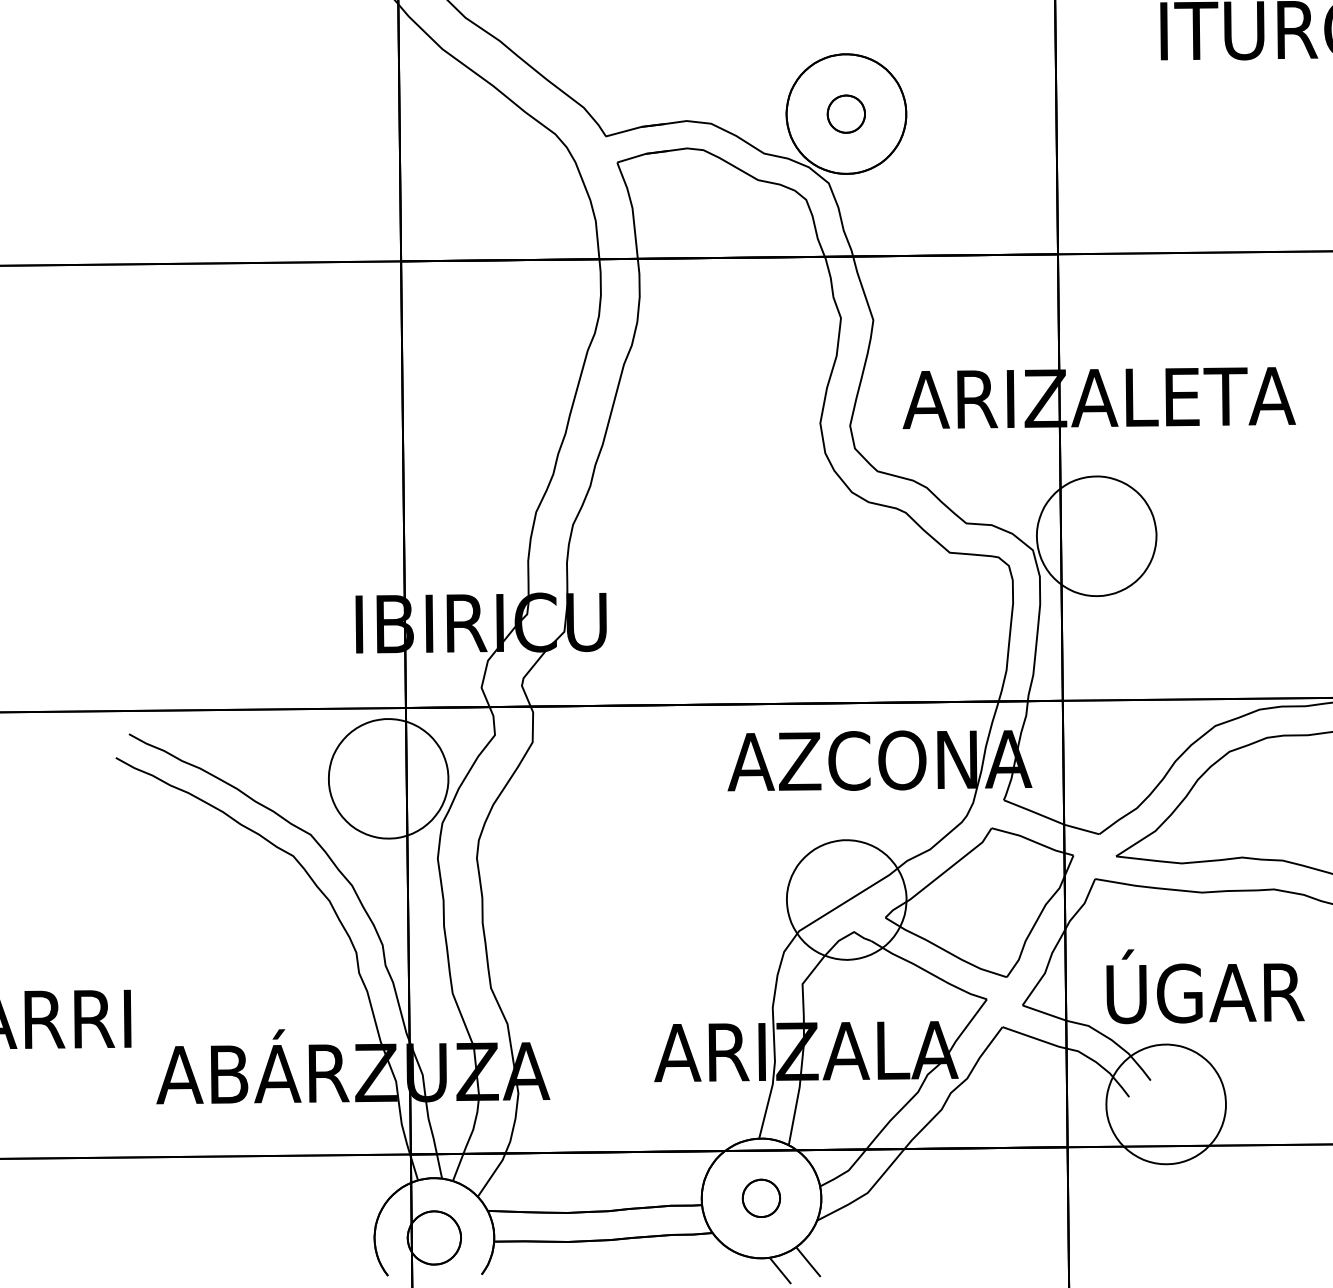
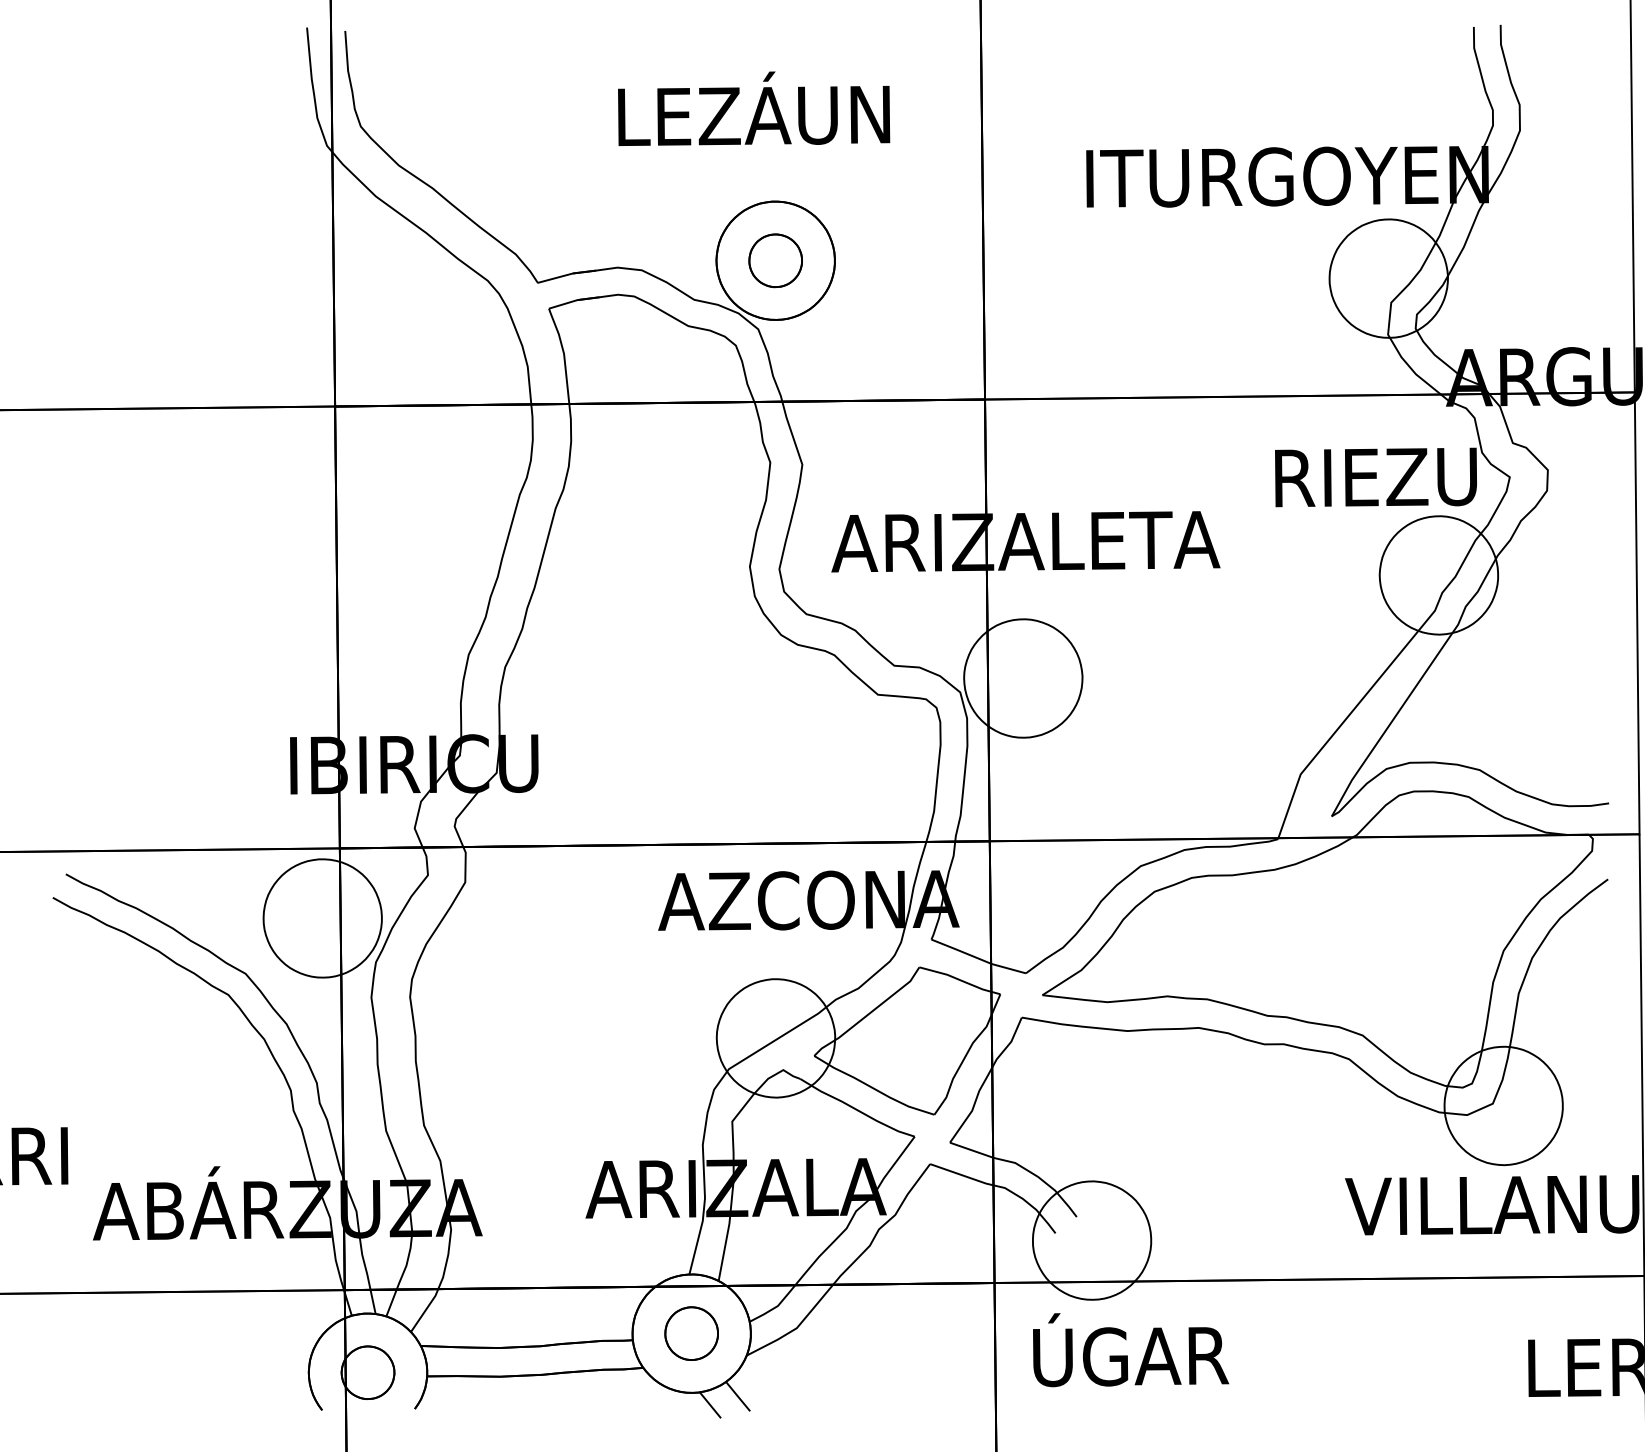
part: (846, 113) -> (775, 260), size x1.43
text: (1206, 987) -> (1131, 1350), moved
part: (761, 1198) -> (691, 1333), size x1.43

